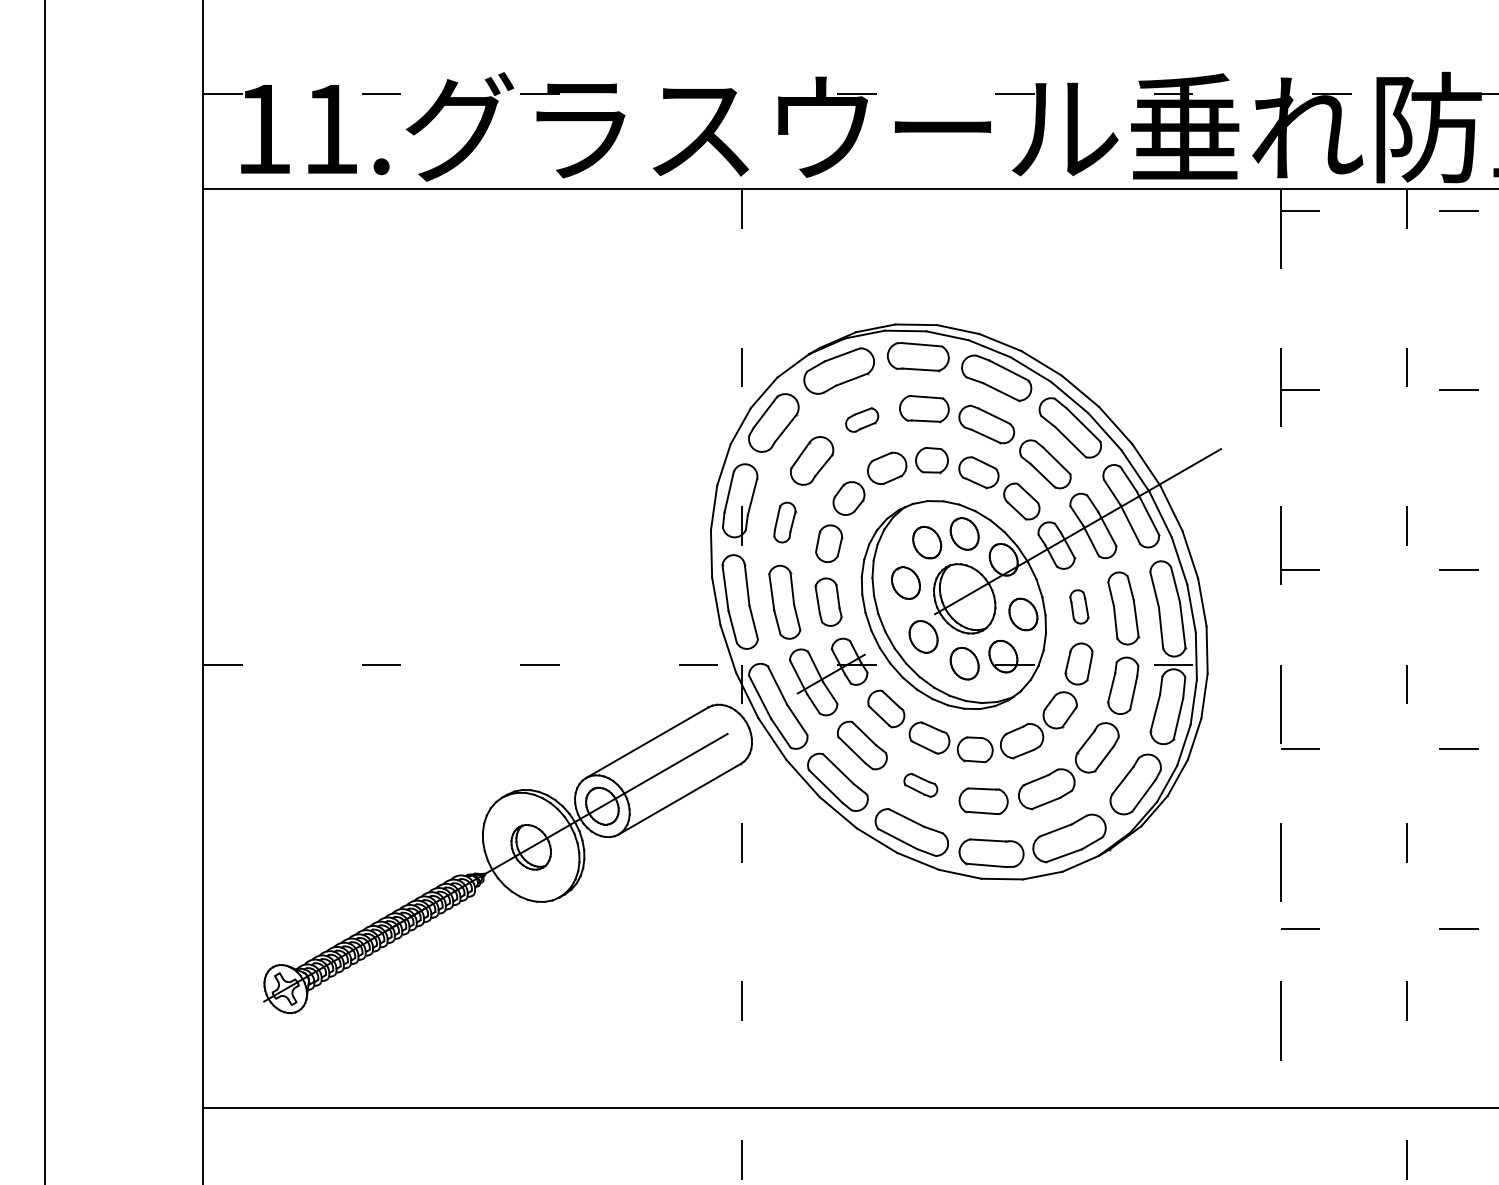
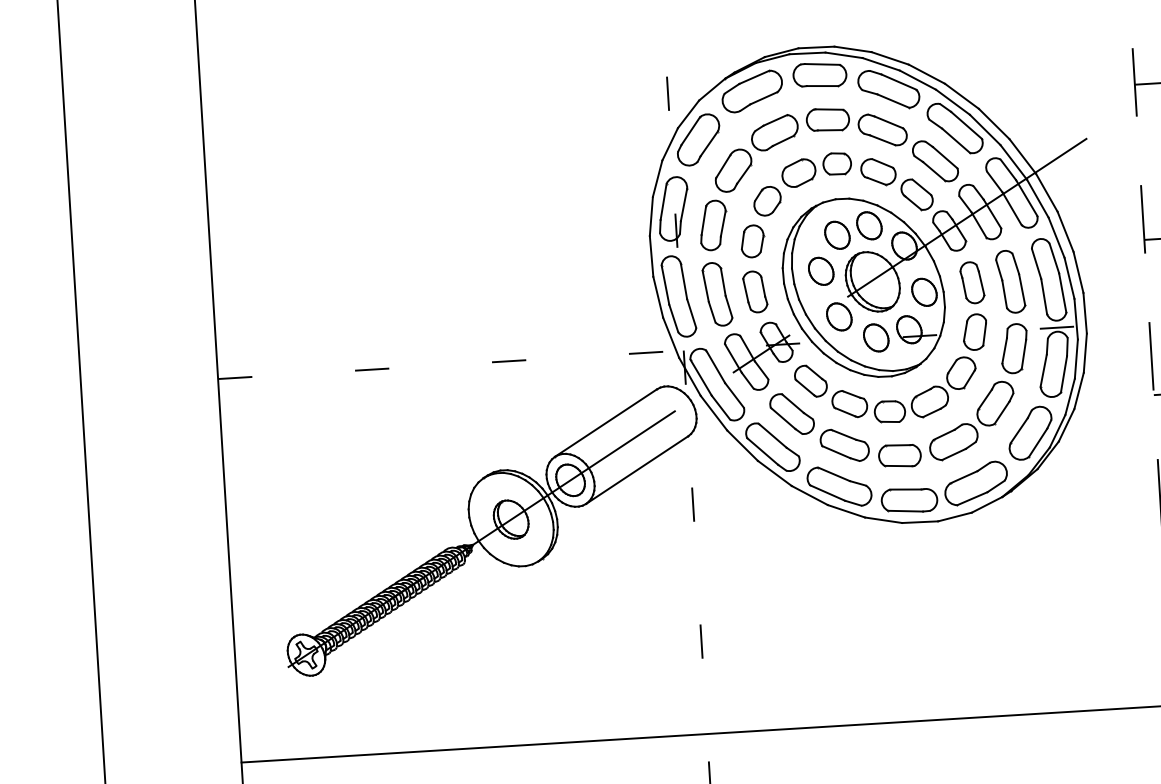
part: (861, 419) -> (774, 132), size x1.67
part: (784, 522) -> (713, 225), size x1.43
part: (1079, 606) -> (972, 282), size x1.43
part: (920, 785) -> (844, 445), size x1.67

